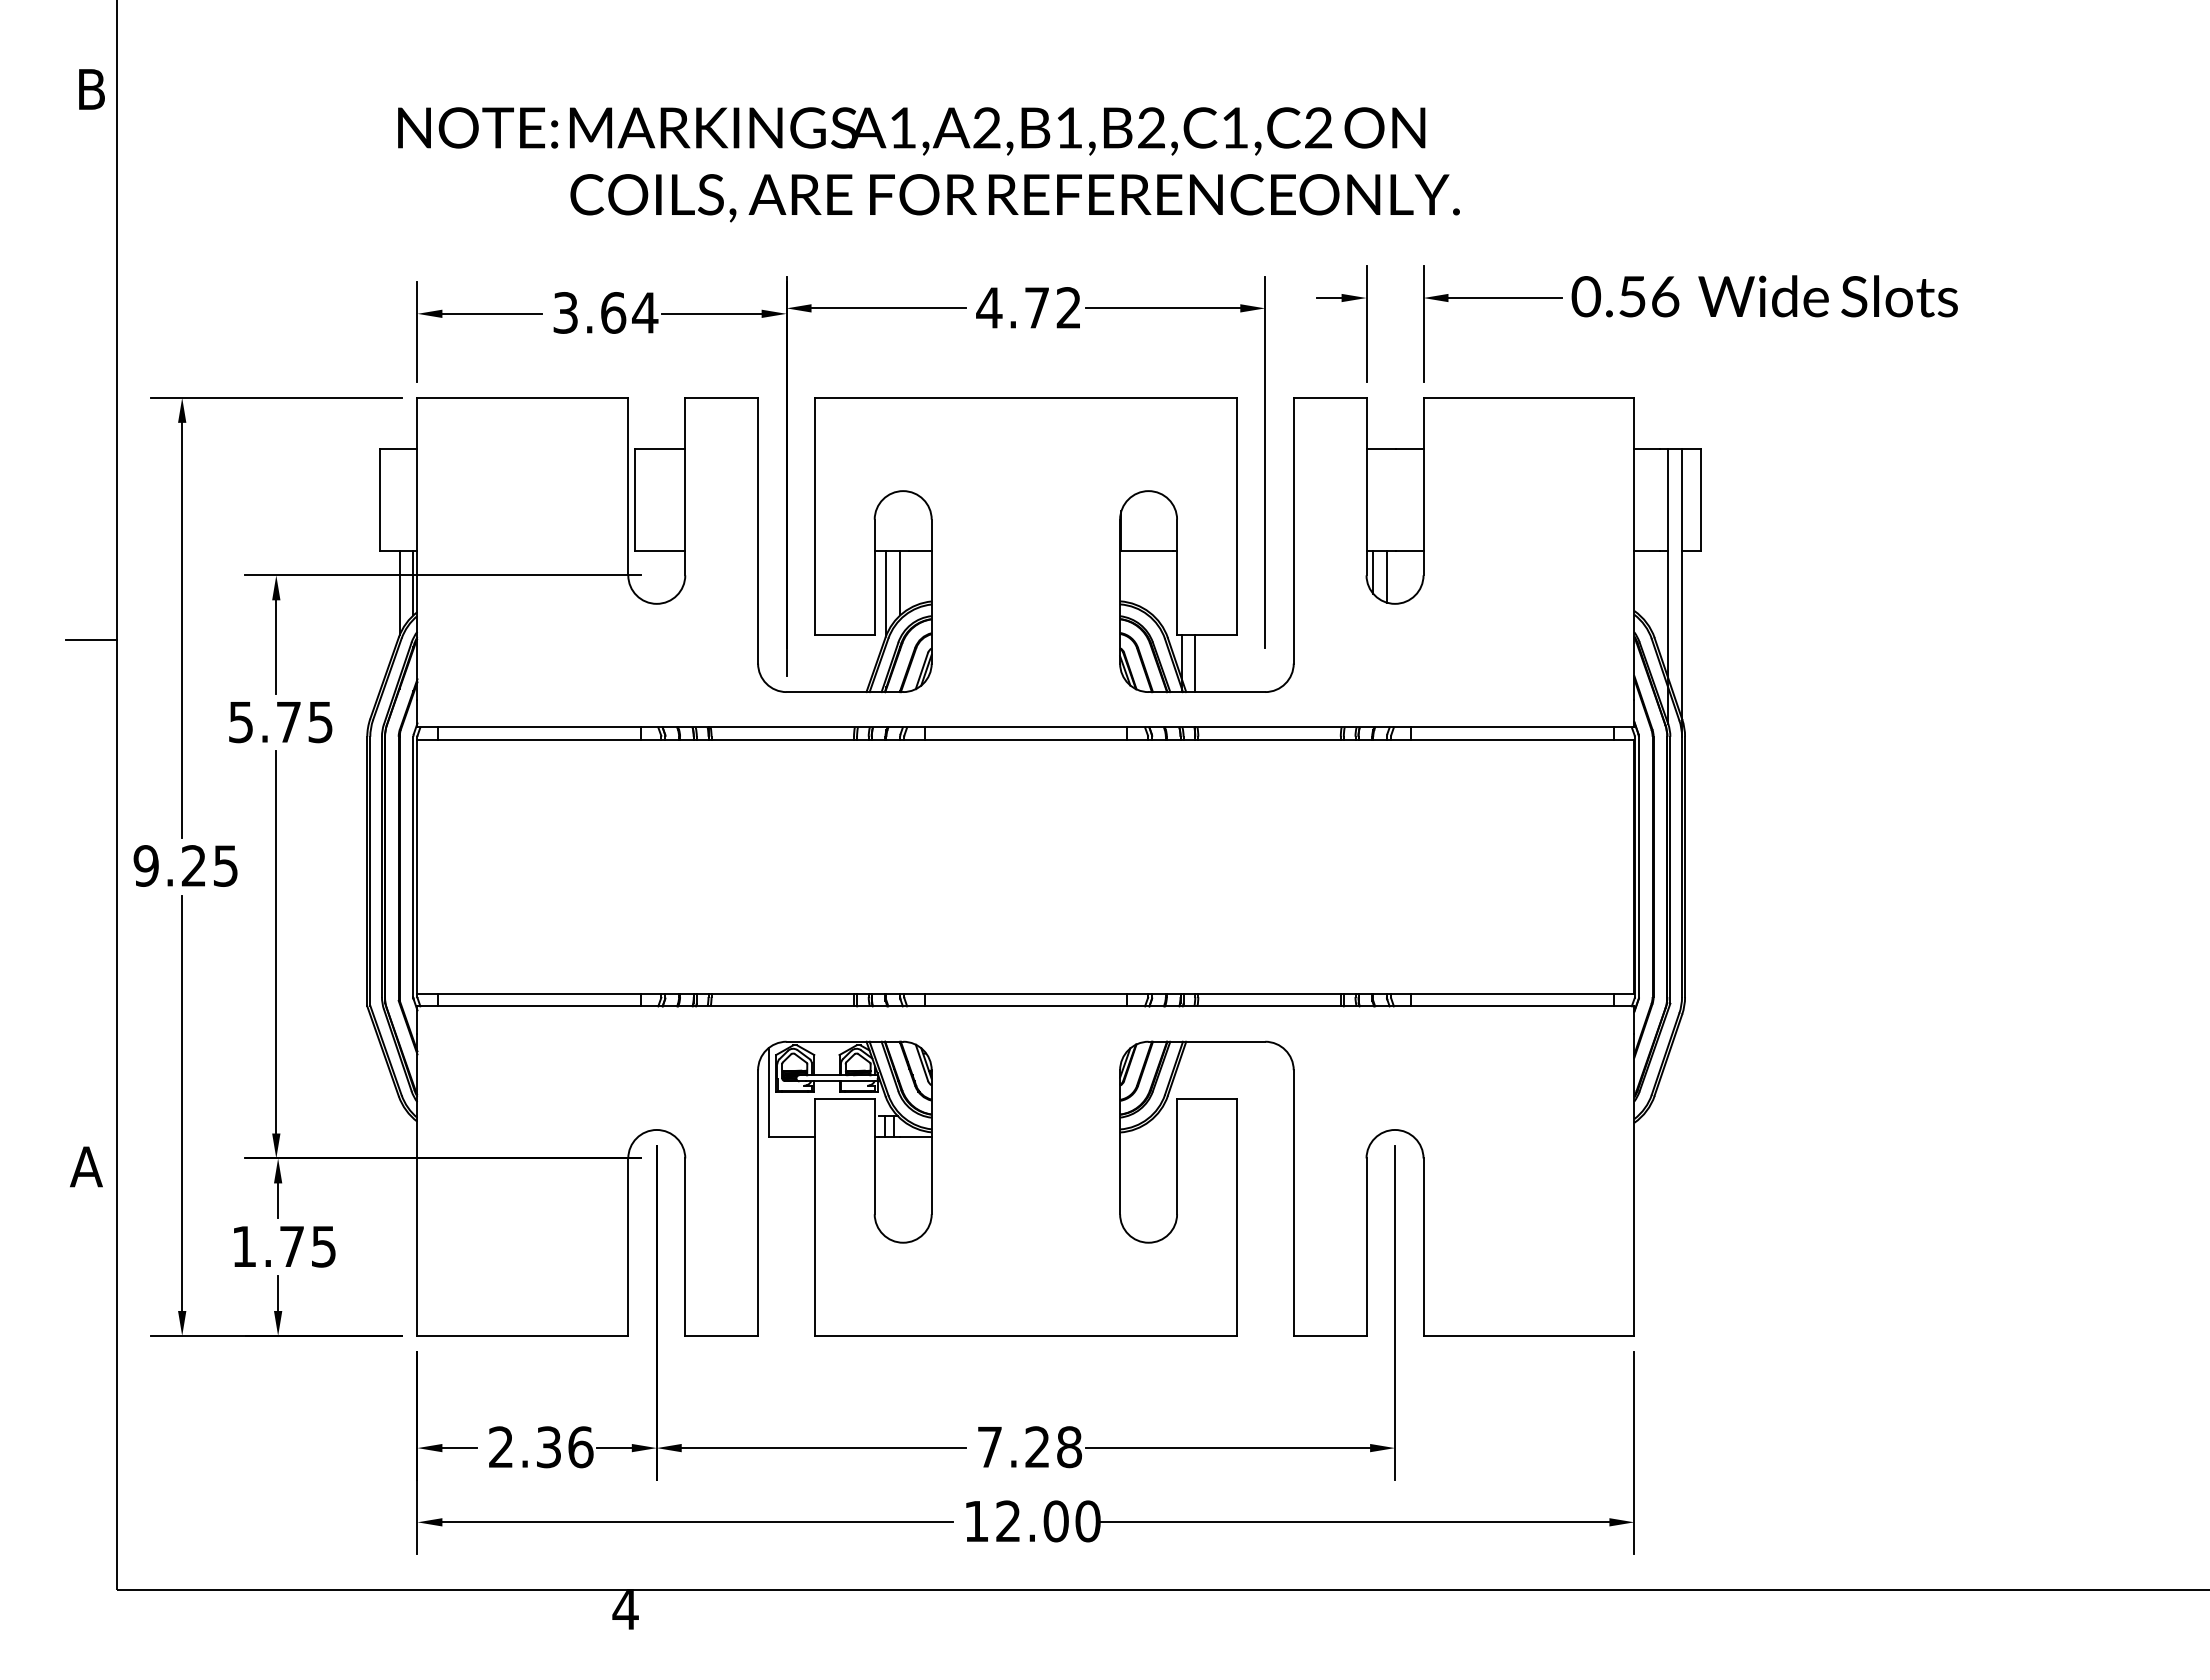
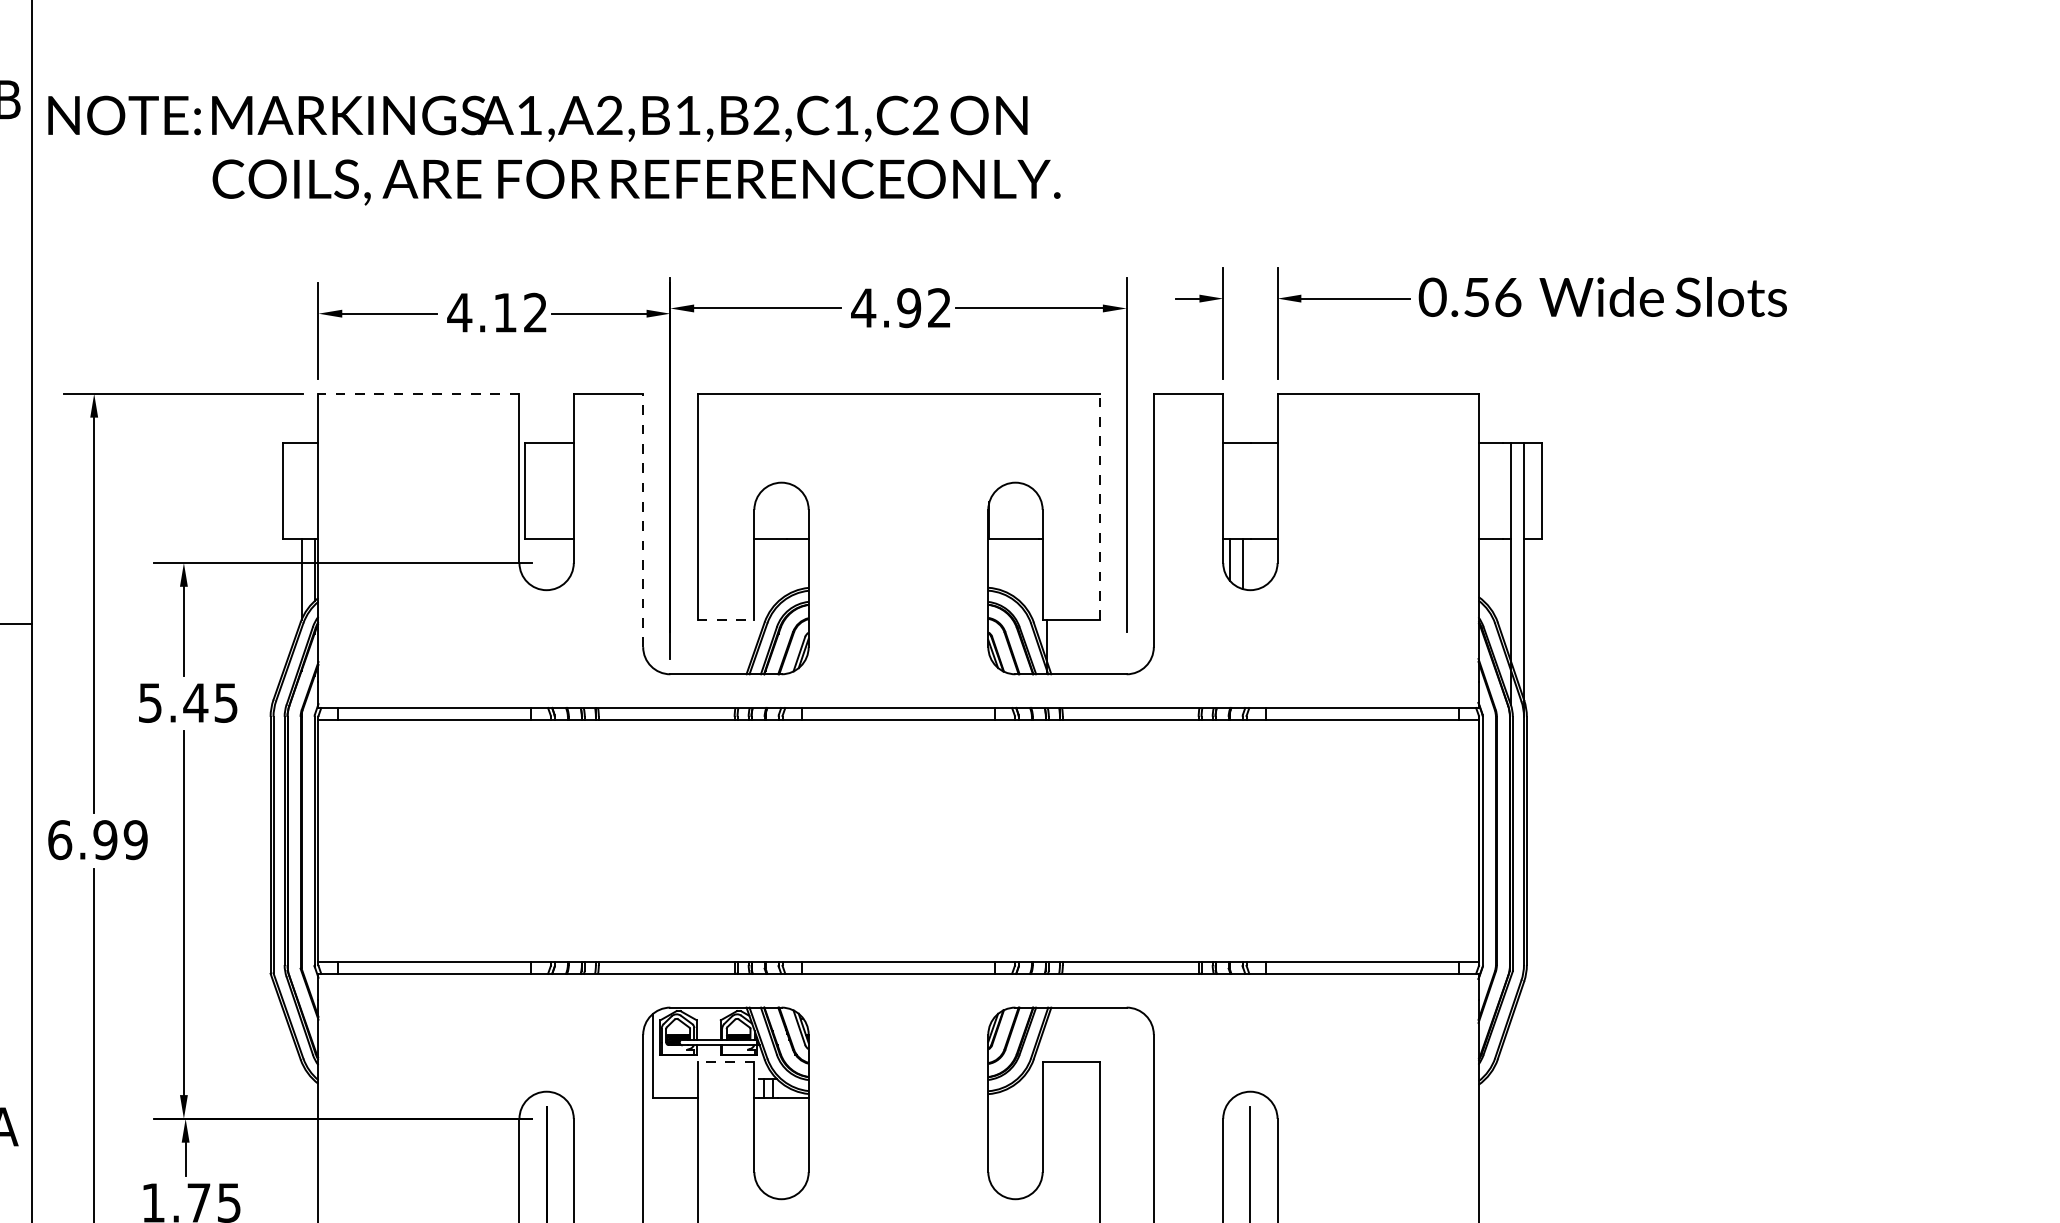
text: (928, 164) -> (553, 150), moved
text: (1036, 307) -> (908, 307), 4.72 -> 4.92
text: (605, 312) -> (497, 312), 3.64 -> 4.12
line: (522, 397) -> (418, 393), solid -> dashed
line: (1236, 516) -> (1099, 506), solid -> dashed
line: (758, 530) -> (643, 520), solid -> dashed
line: (900, 582) -> (778, 569), removed
line: (886, 592) -> (765, 579), removed
line: (844, 635) -> (725, 620), solid -> dashed
line: (1195, 663) -> (1060, 647), removed
text: (288, 722) -> (195, 703), 5.75 -> 5.45
text: (185, 865) -> (97, 839), 9.25 -> 6.99
line: (844, 1098) -> (725, 1061), solid -> dashed

